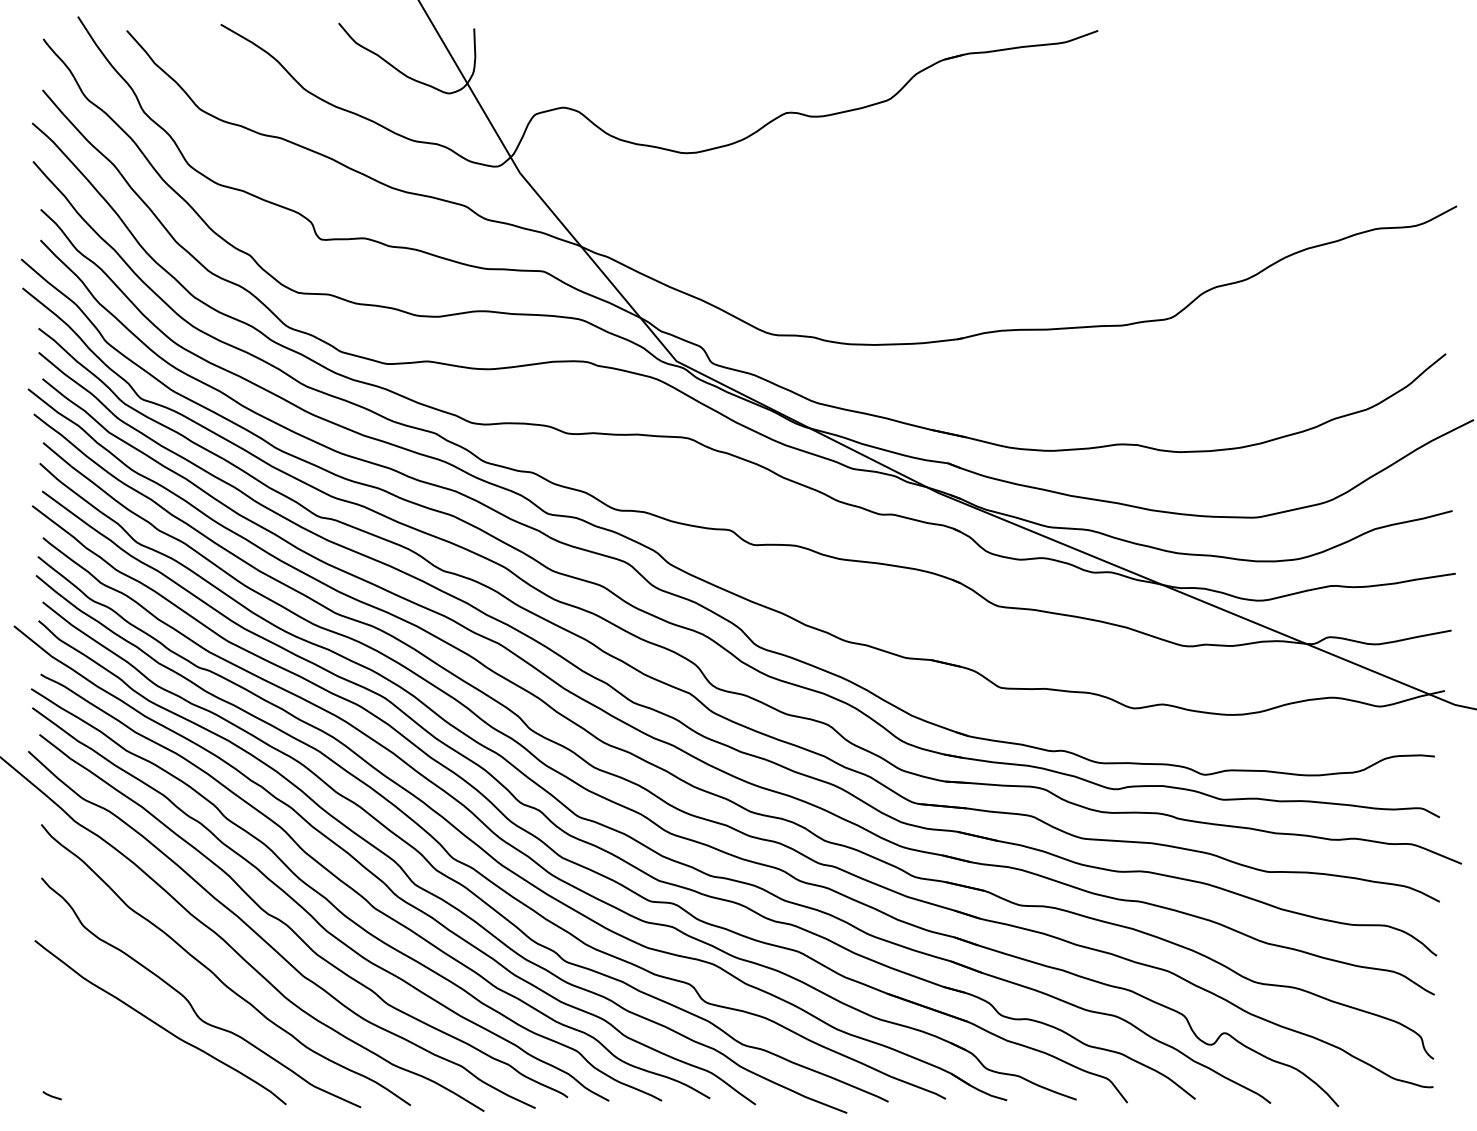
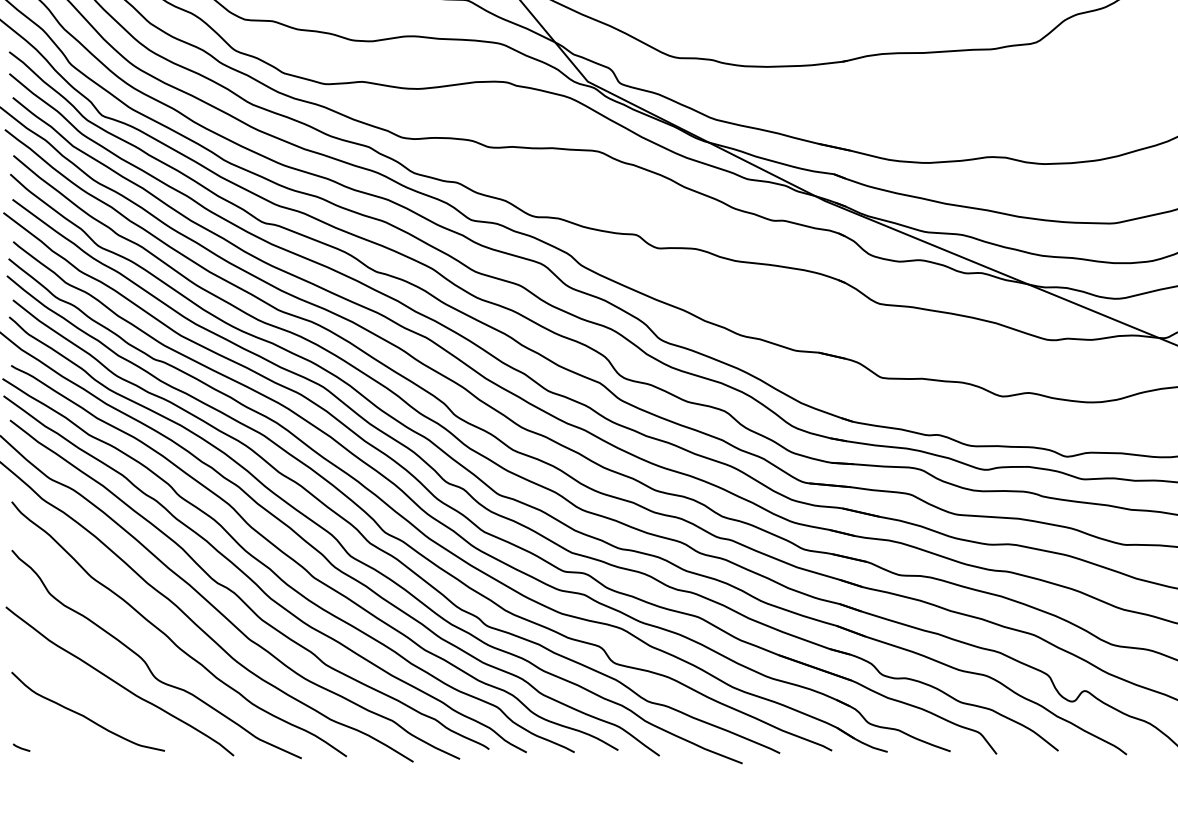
curve: (122, 1060) -> (85, 715), added

